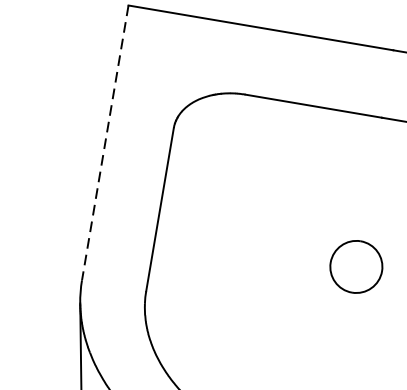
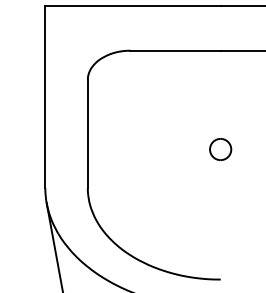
line: (105, 143) -> (45, 97), dashed -> solid
part: (356, 266) -> (220, 149), size x0.62

